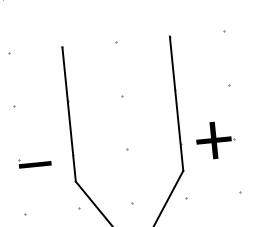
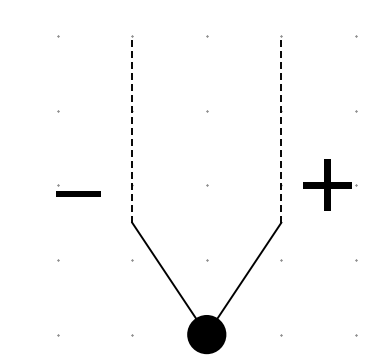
line: (176, 103) -> (281, 129), solid -> dashed
line: (69, 114) -> (132, 129), solid -> dashed

